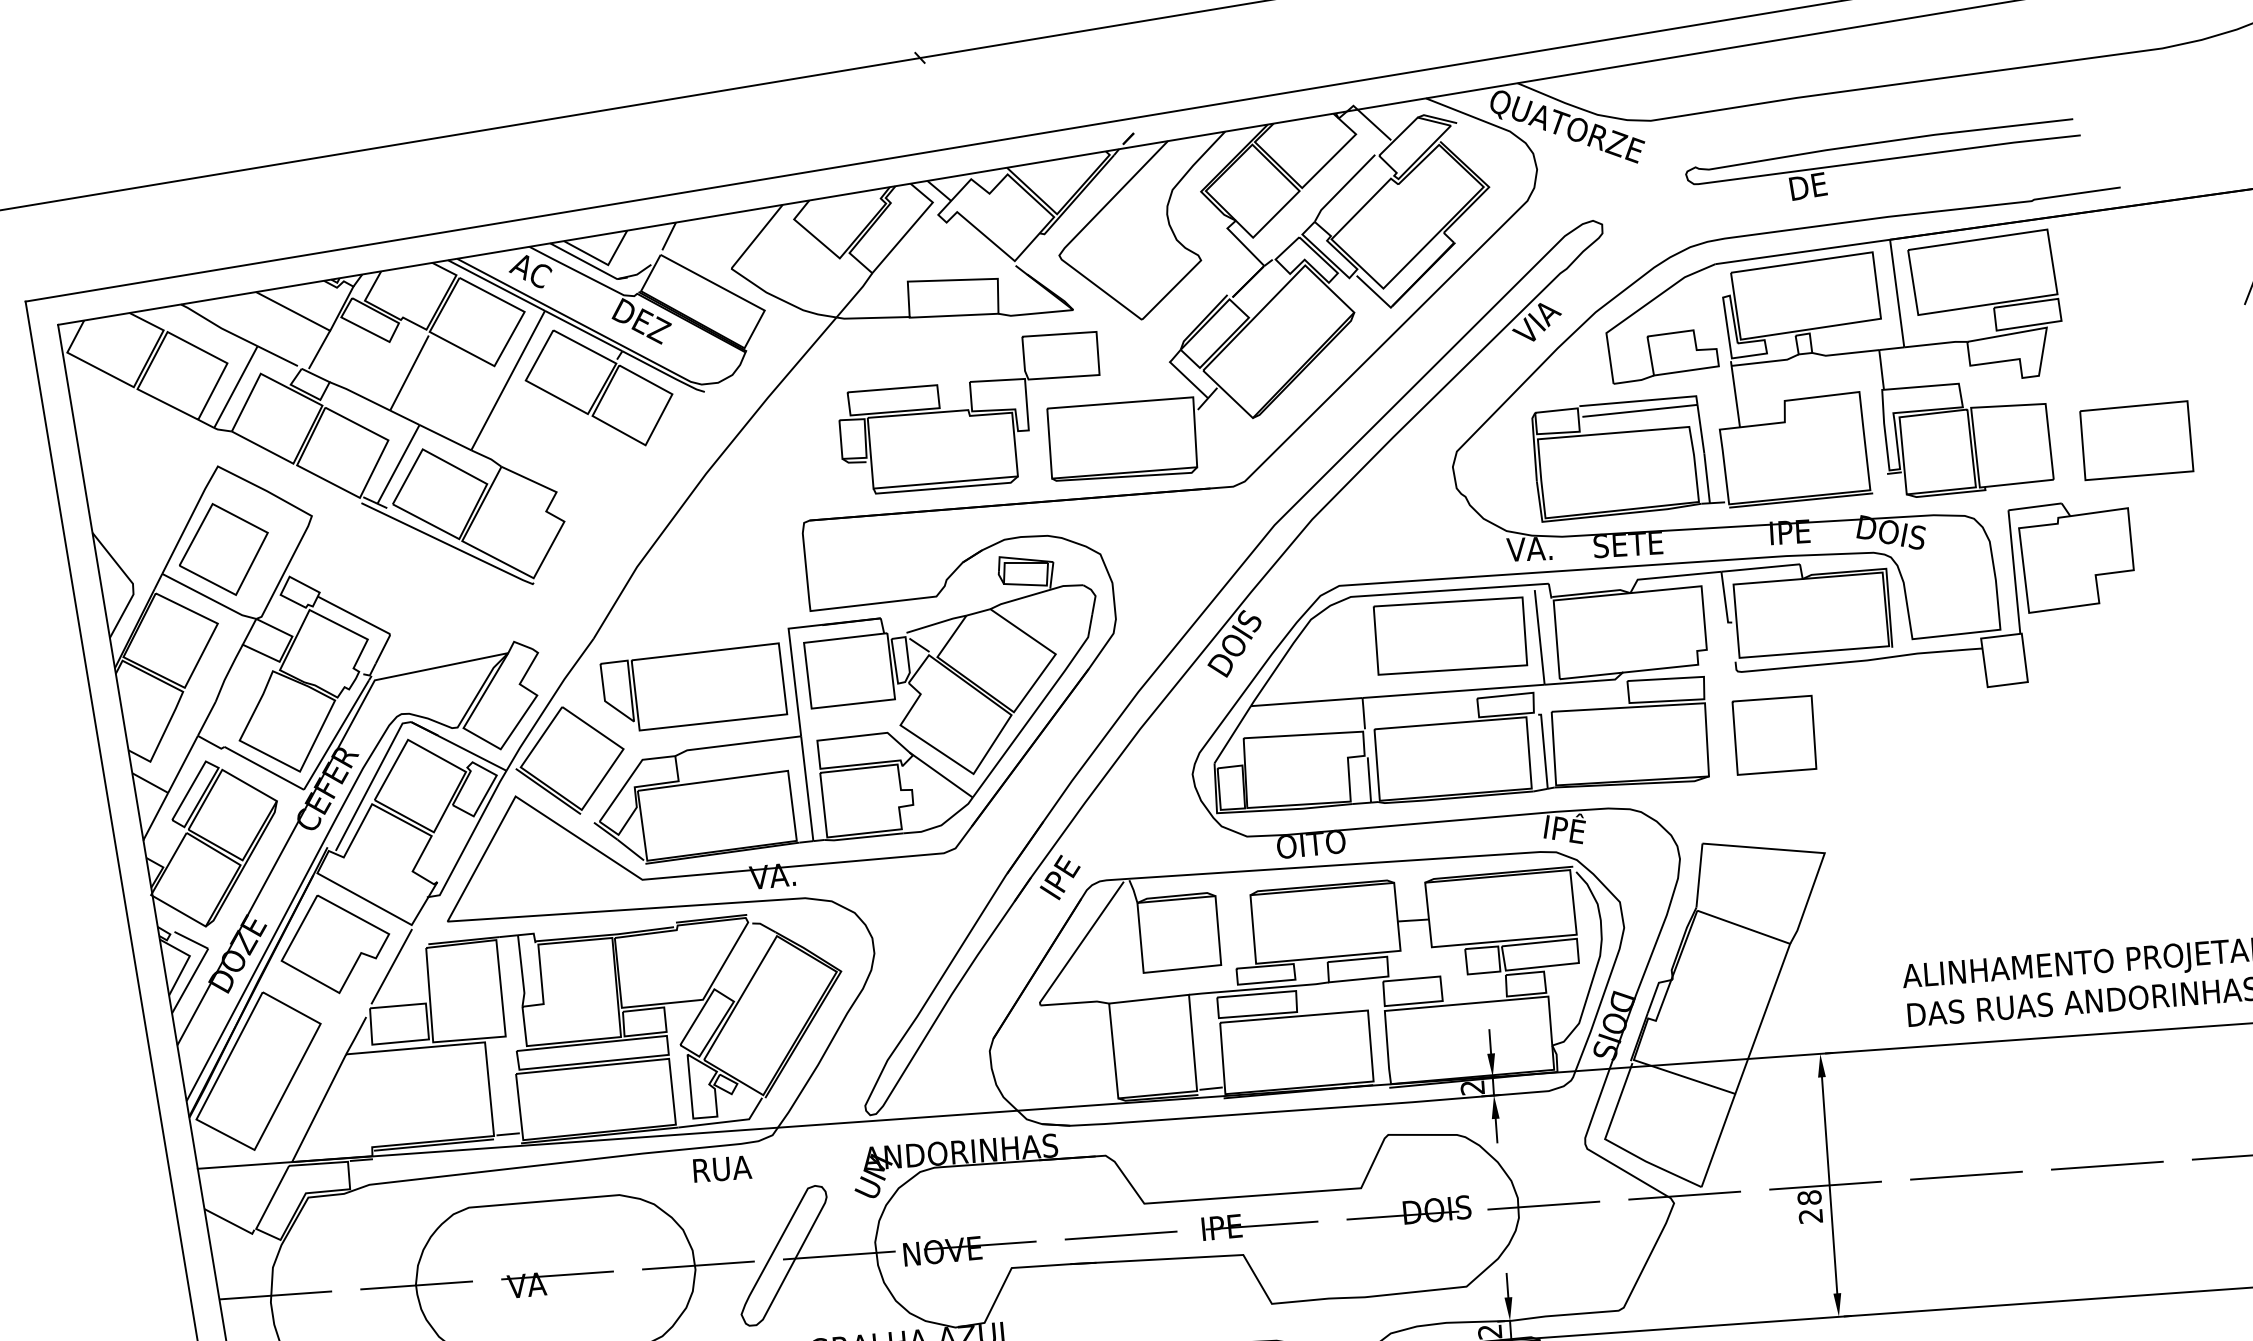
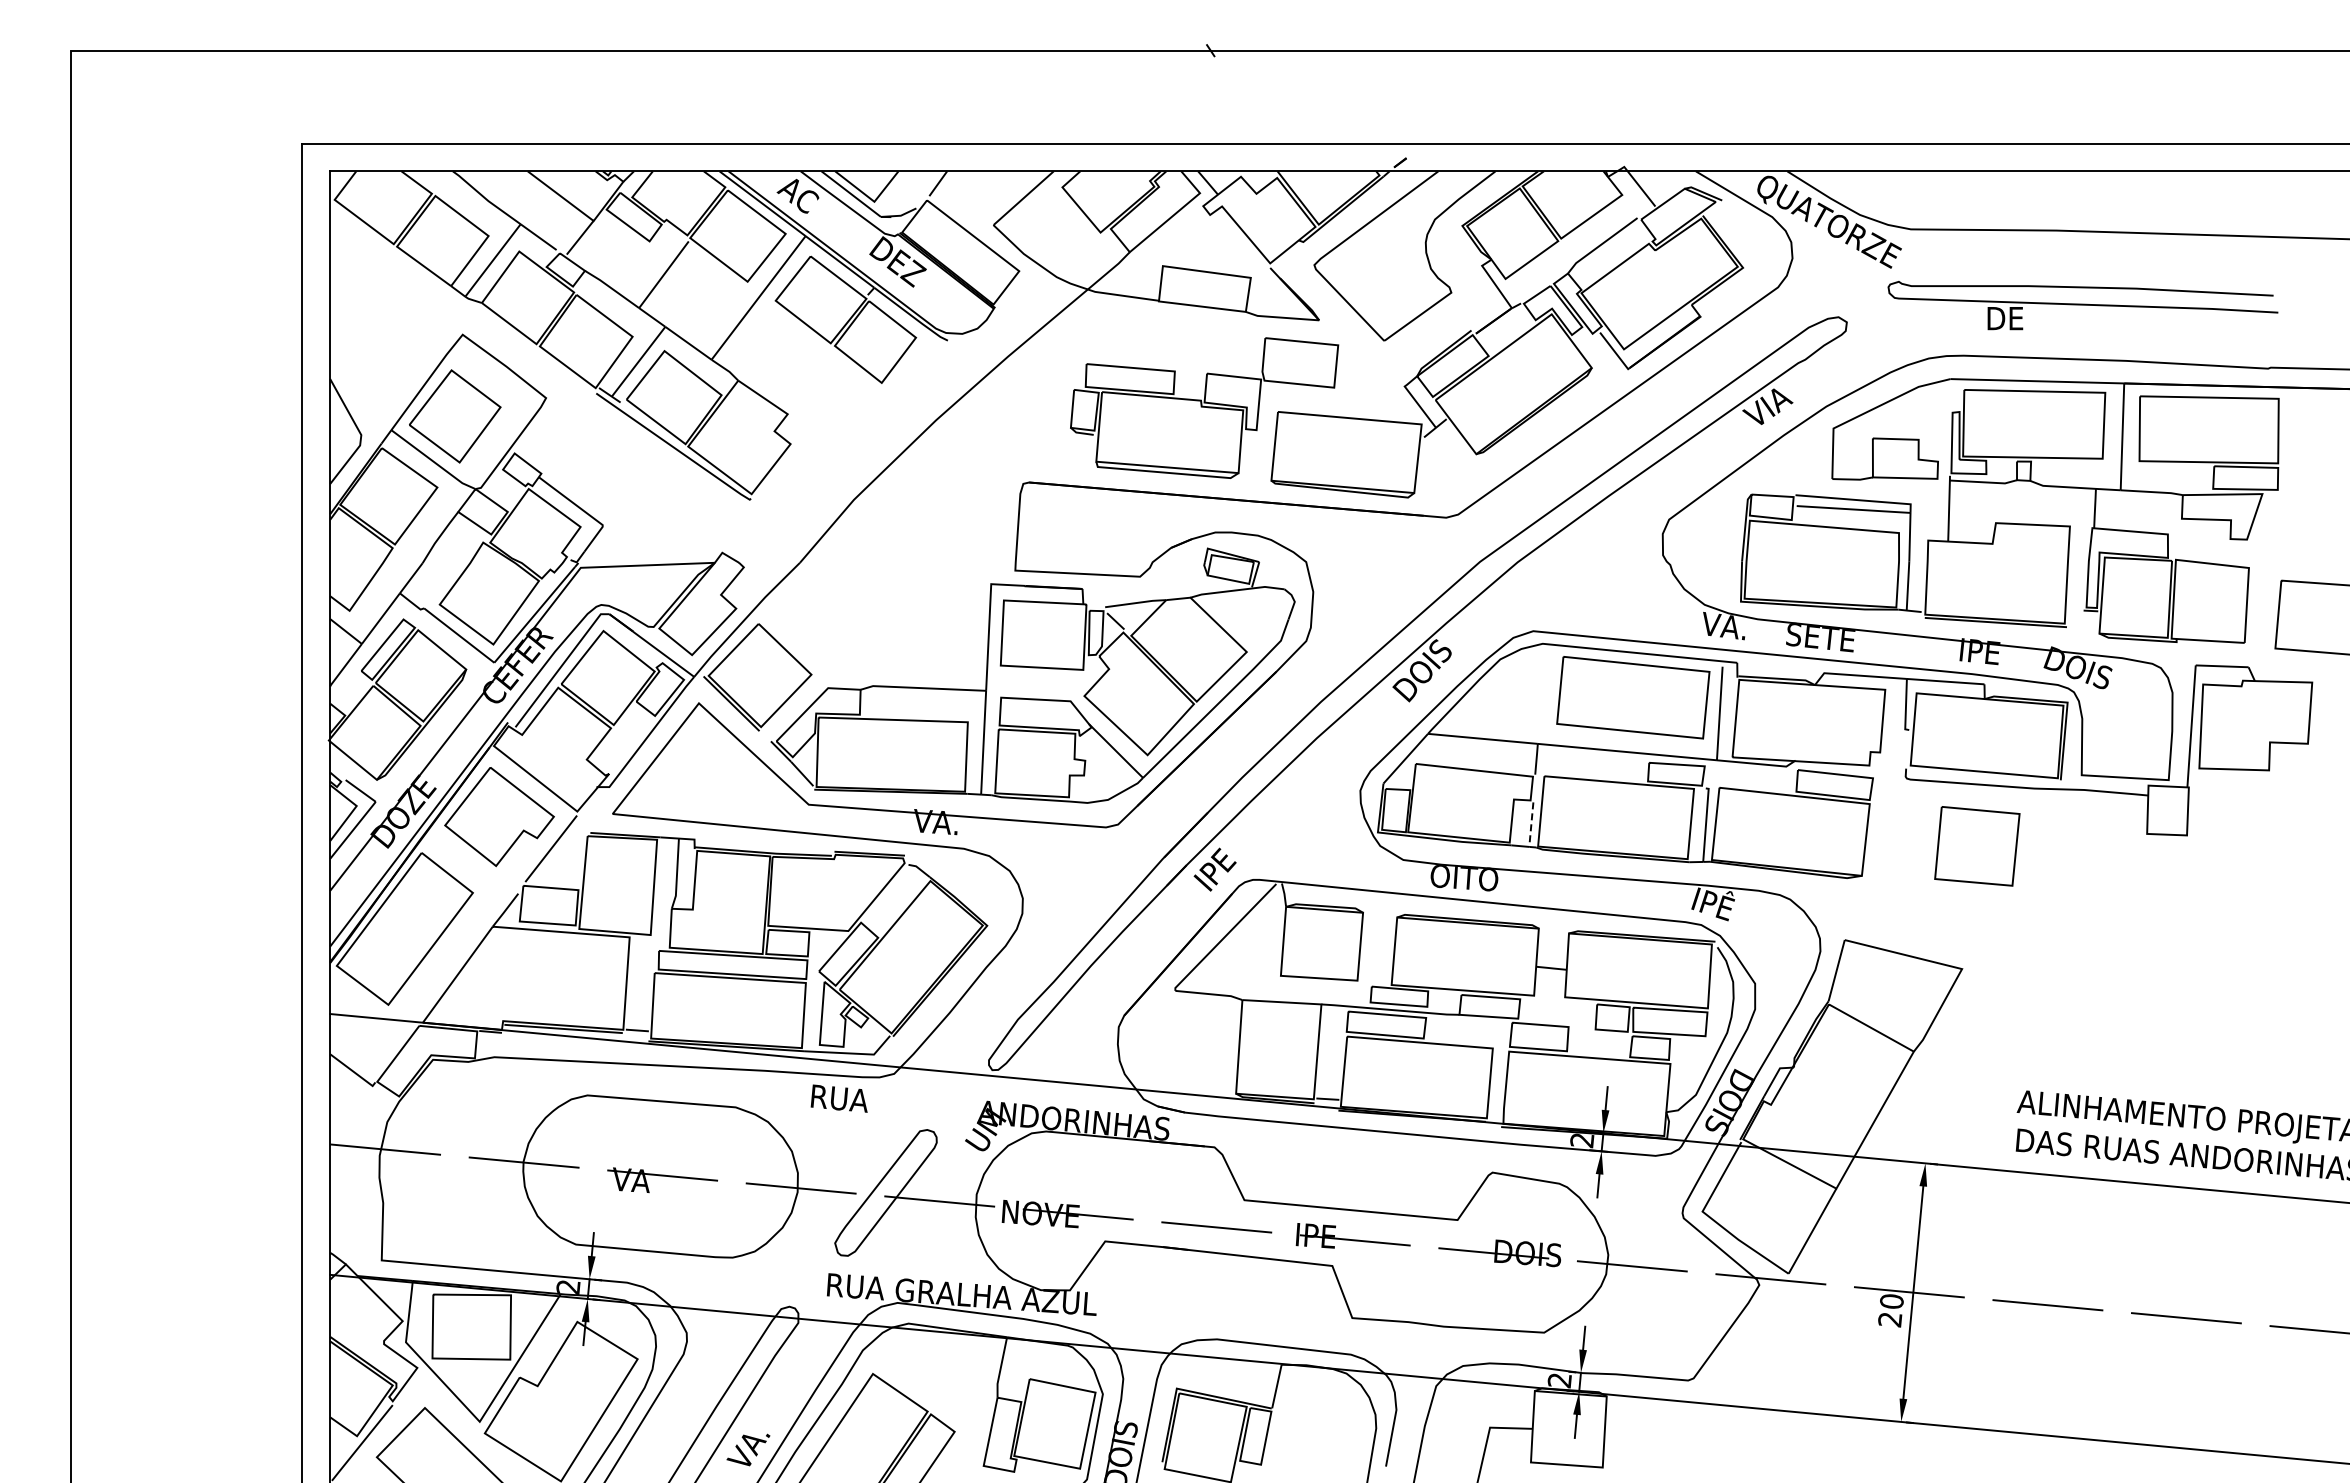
part: (1883, 160) -> (2082, 305), moved
part: (694, 688) -> (890, 627), removed
part: (1774, 735) -> (1977, 846), moved
line: (1369, 780) -> (1531, 825), solid -> dashed
text: (1809, 1197) -> (1891, 1301), 28 -> 20

